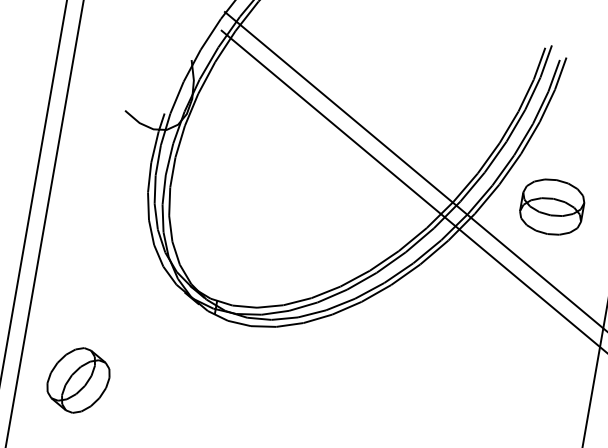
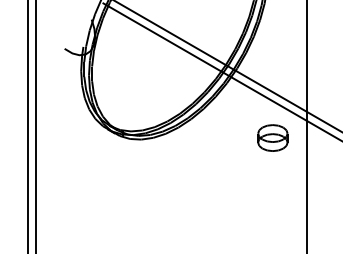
part: (551, 205) -> (272, 137), moved
part: (77, 378) -> (64, 178), removed

